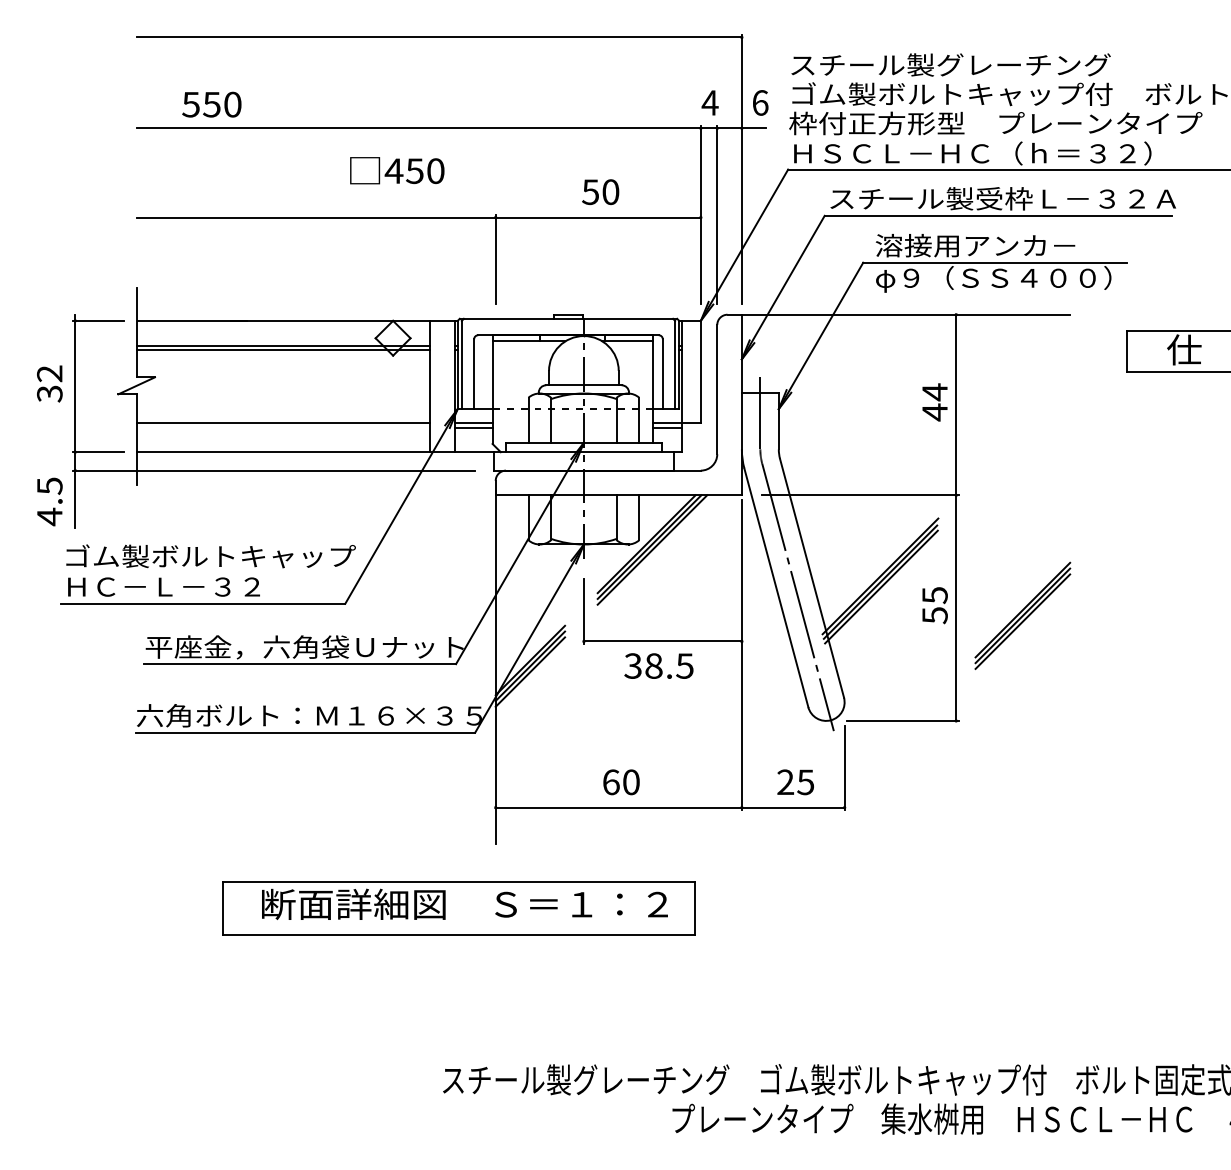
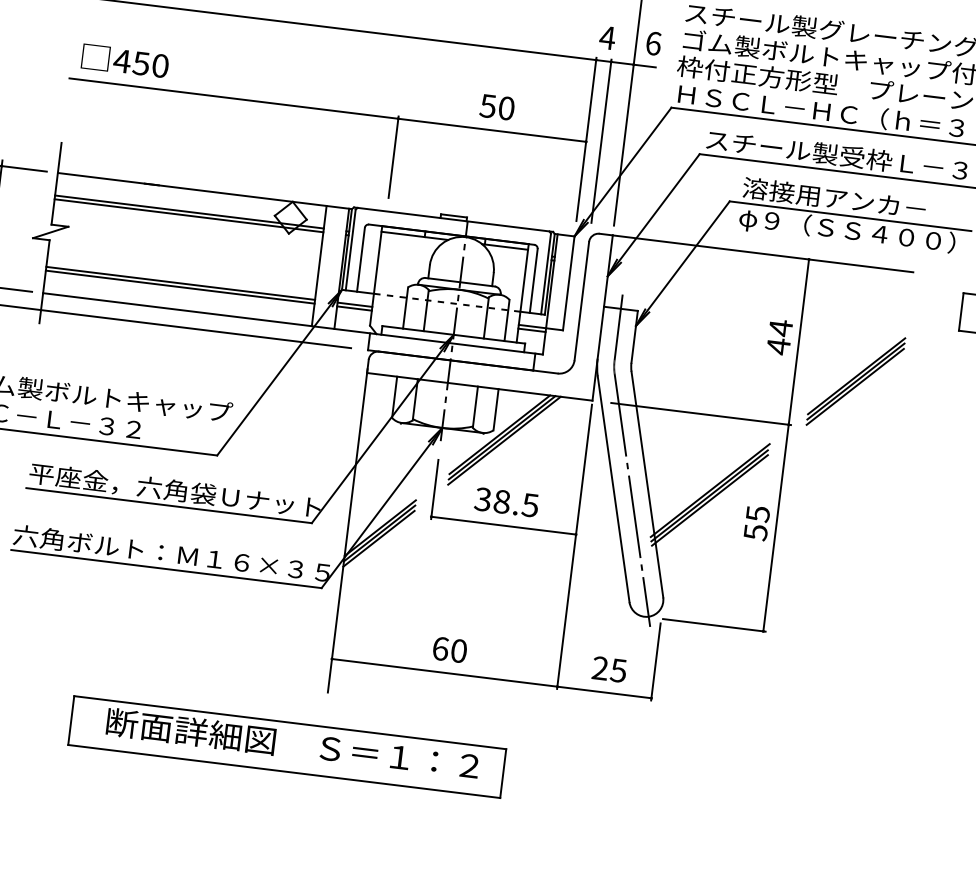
text: (397, 170) -> (125, 61), moved
line: (283, 427) -> (180, 287), added
part: (1022, 615) -> (855, 381), moved
text: (658, 665) -> (506, 501), moved

